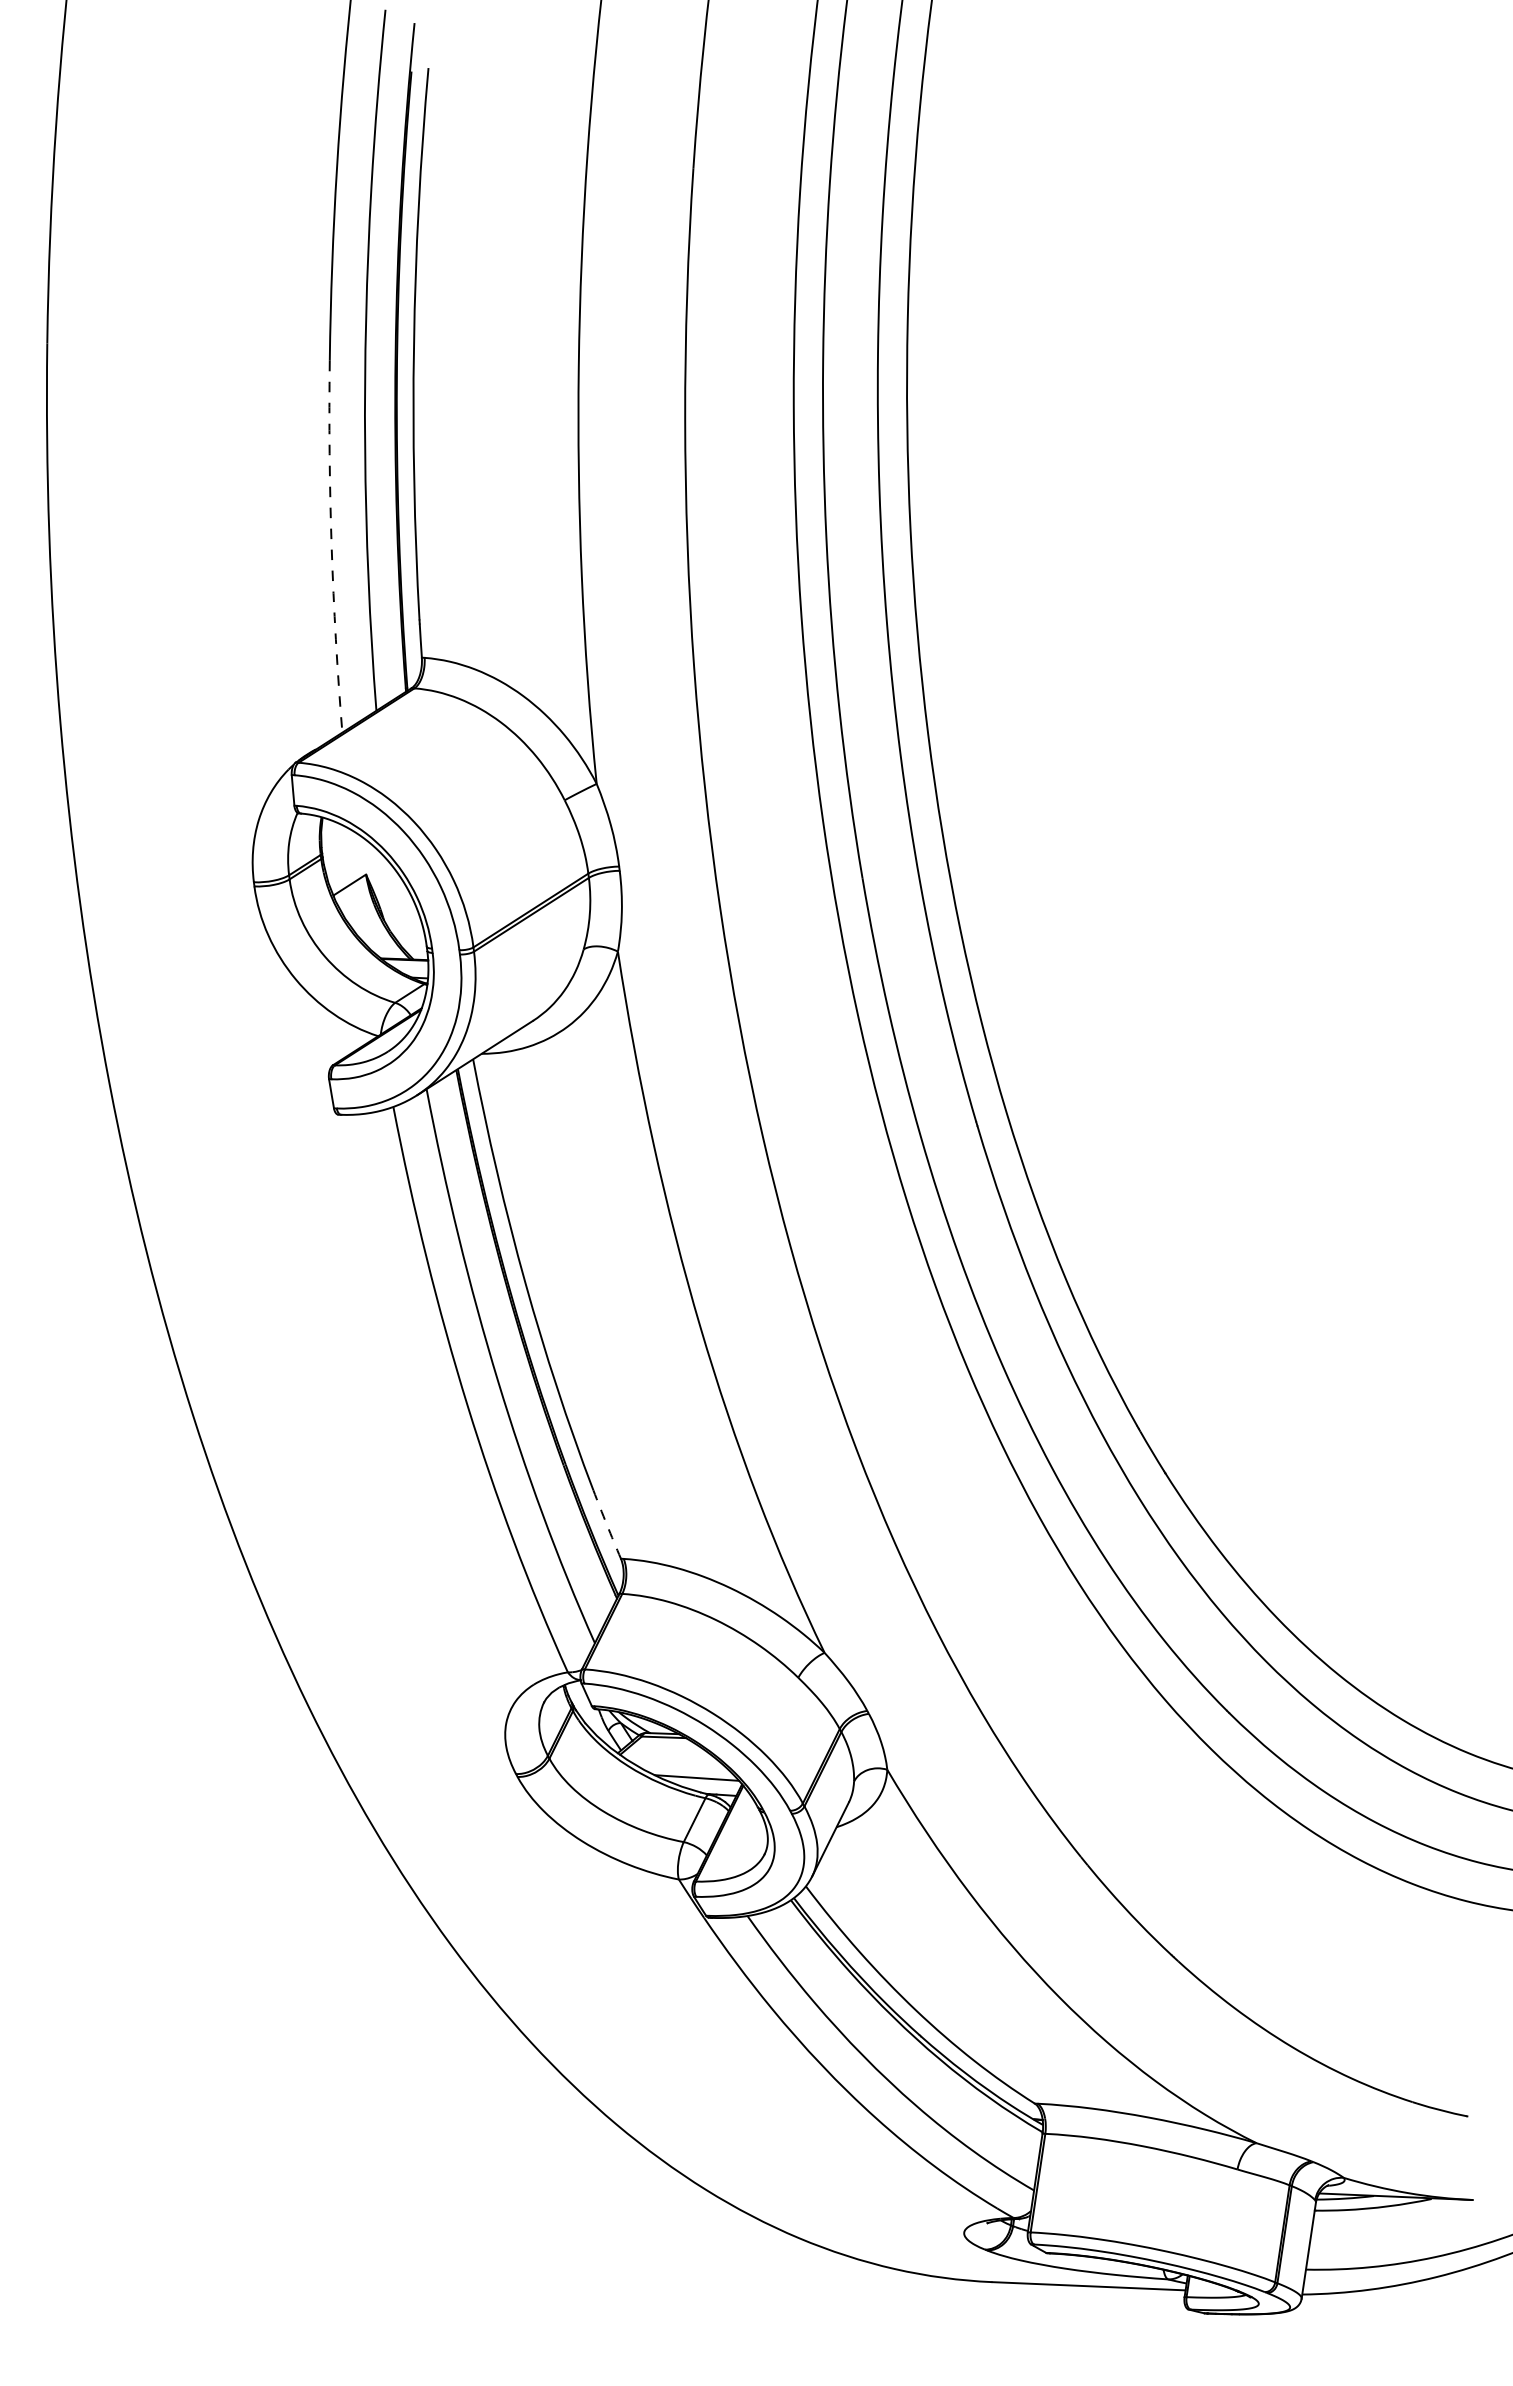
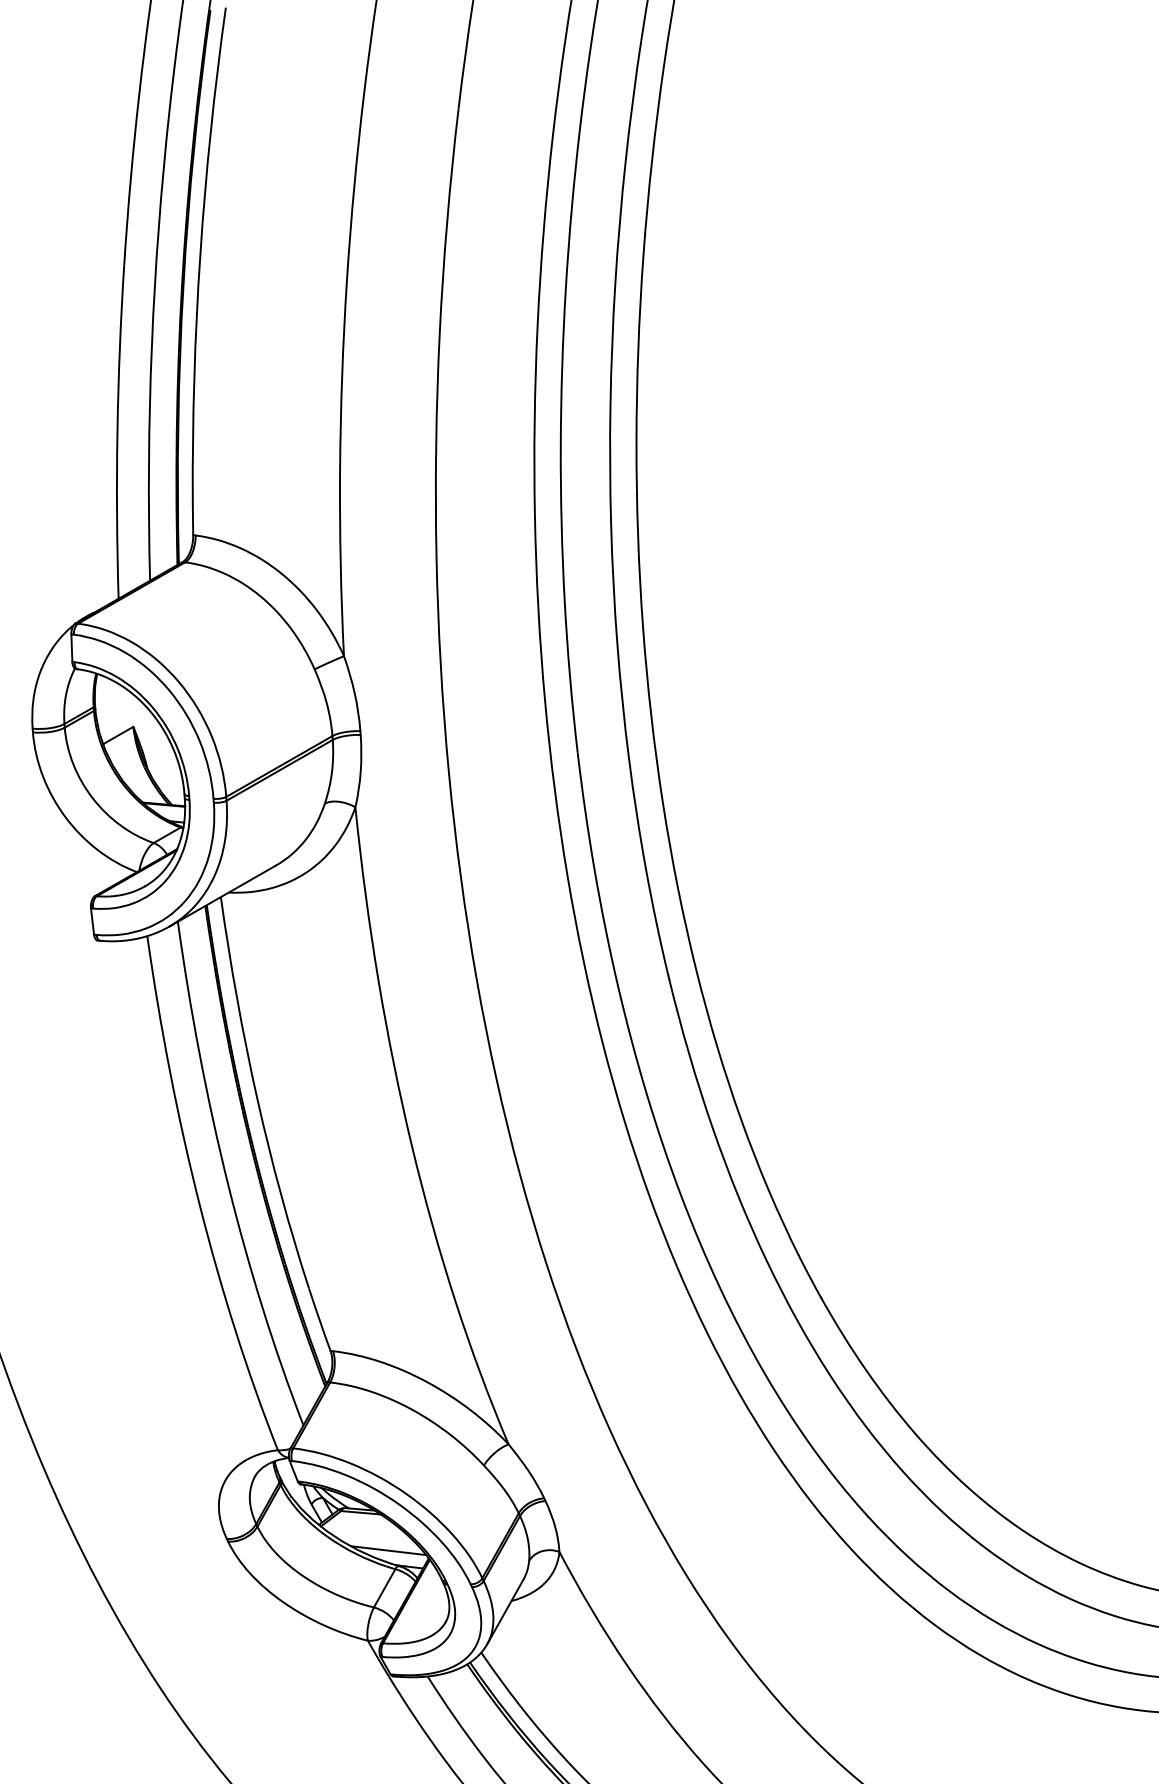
arc: (331, 546) -> (117, 431), dashed -> solid
arc: (606, 1524) -> (319, 1319), dashed -> solid

